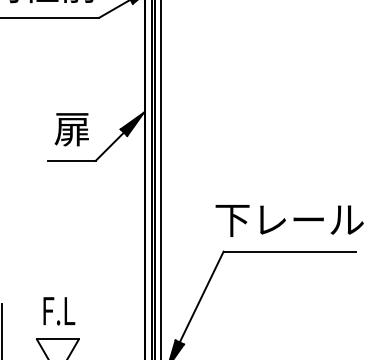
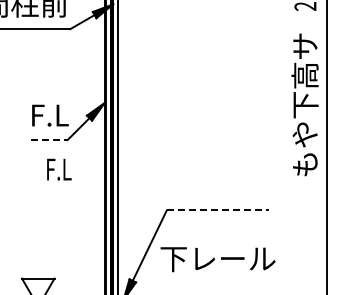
text: (73, 129) -> (50, 115), 扉 -> F.L
line: (72, 161) -> (49, 140), solid -> dashed
text: (288, 220) -> (217, 259), moved
line: (290, 251) -> (218, 210), solid -> dashed
text: (59, 310) -> (59, 169), moved

